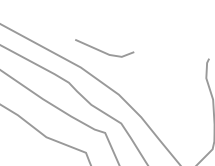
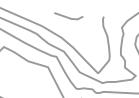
line: (101, 49) -> (67, 16), moved

